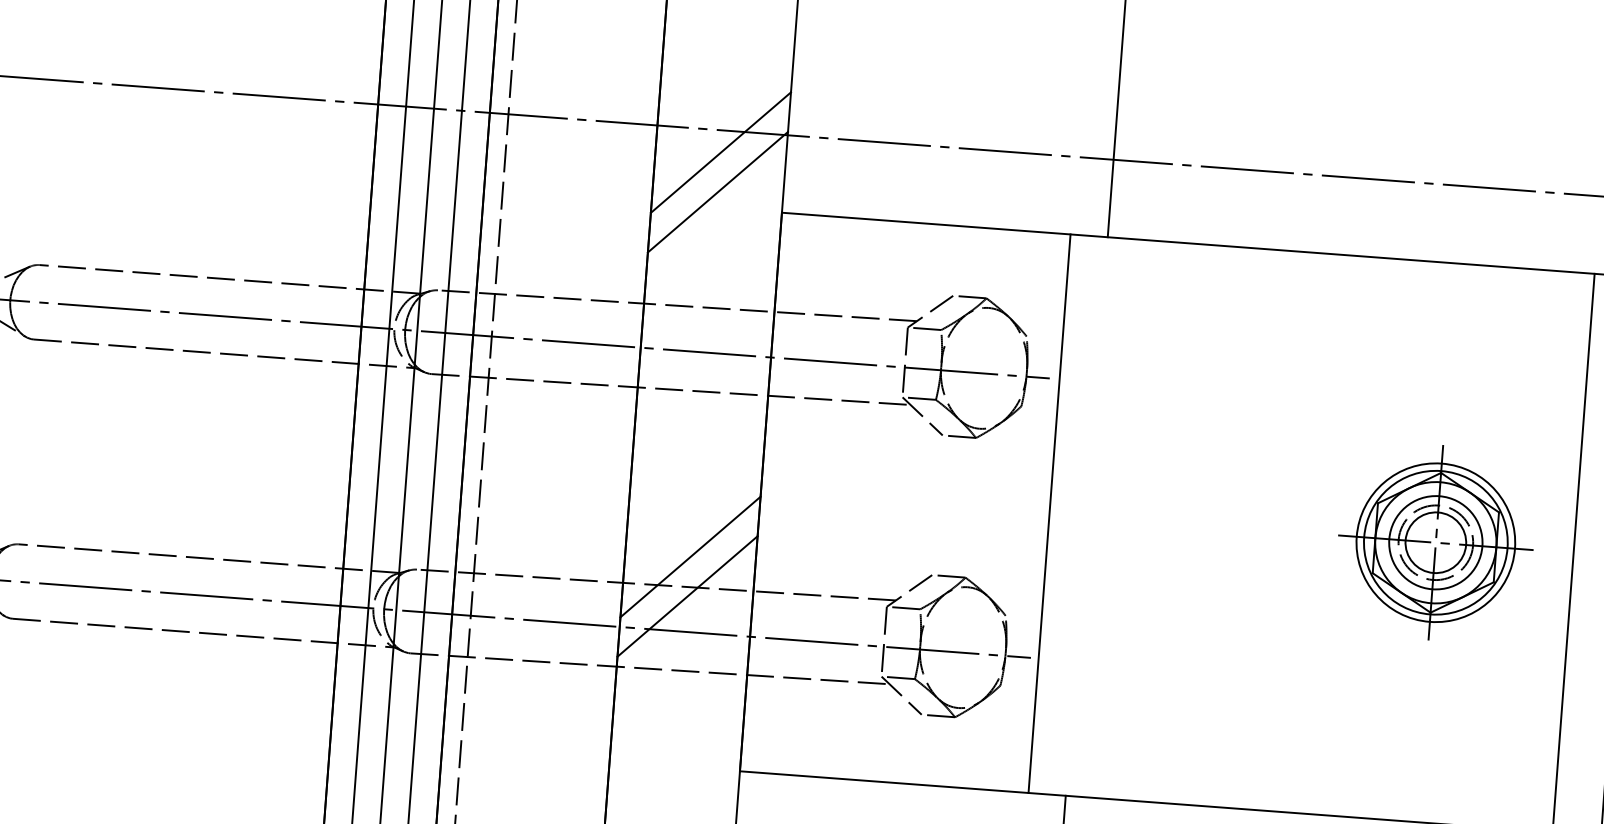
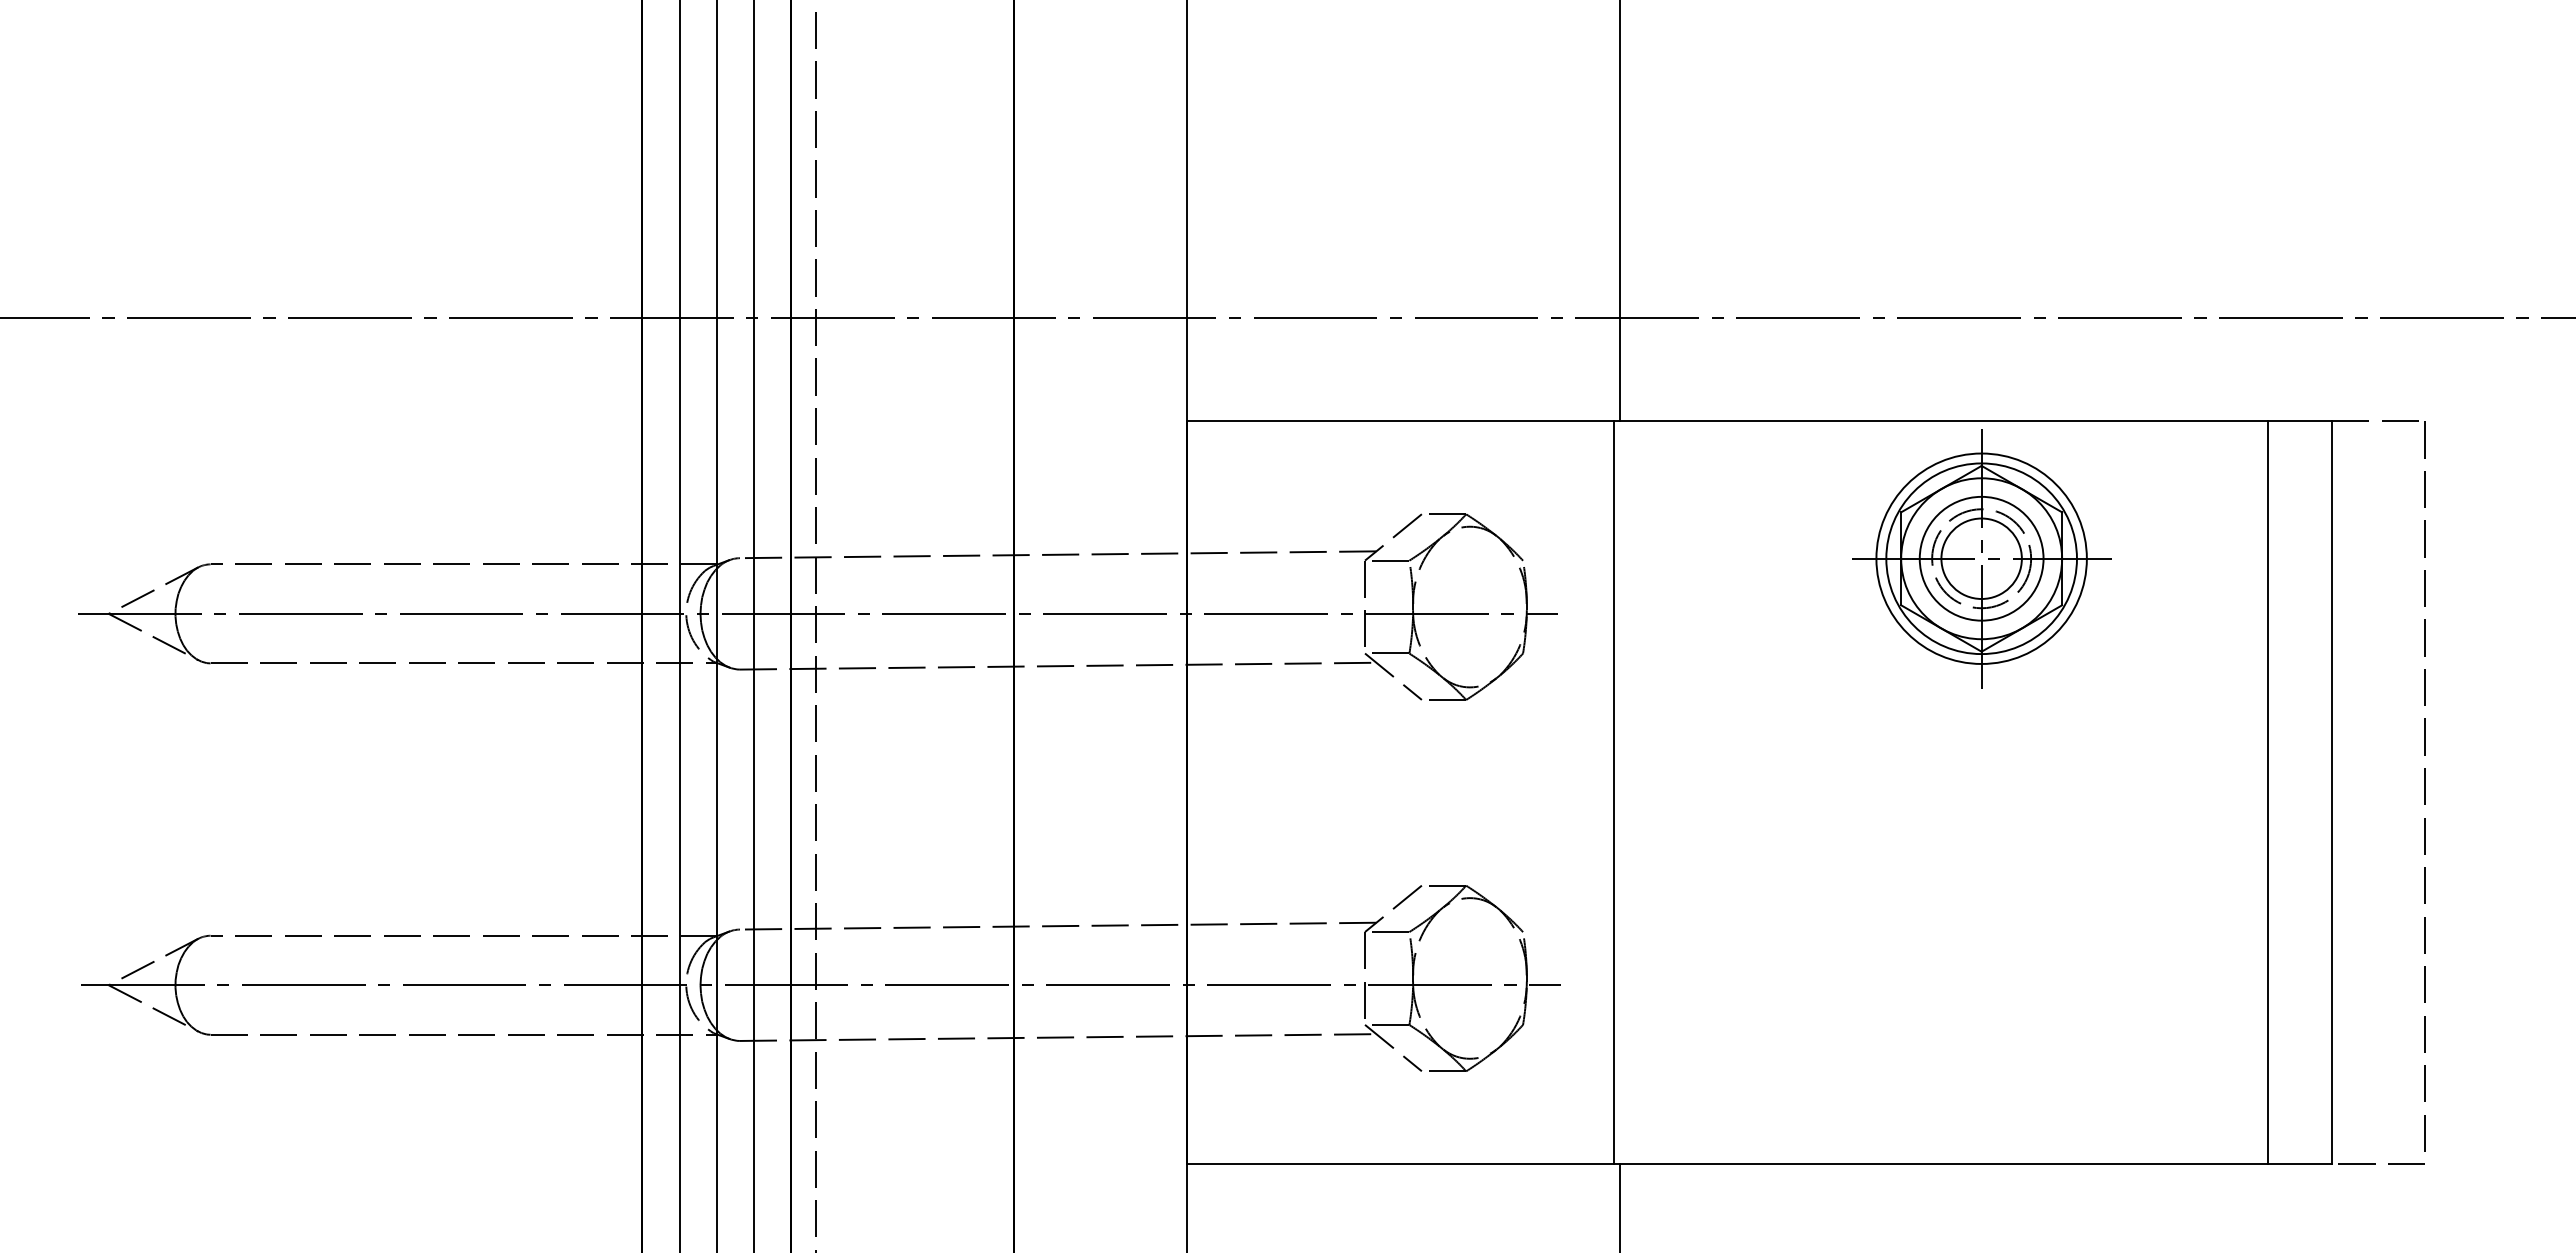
line: (720, 152) -> (1100, 347), removed
line: (717, 192) -> (1100, 400), removed
line: (1049, 513) -> (1613, 792), moved
part: (1435, 542) -> (1981, 558), moved
line: (690, 556) -> (1100, 885), removed
line: (687, 595) -> (1100, 937), removed

